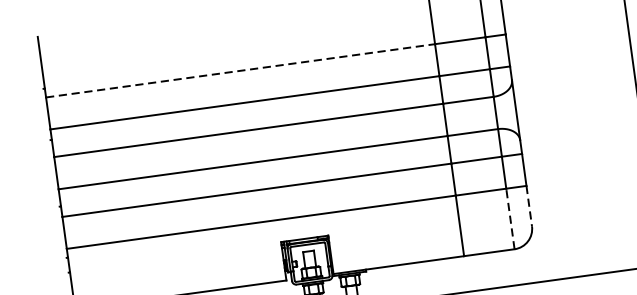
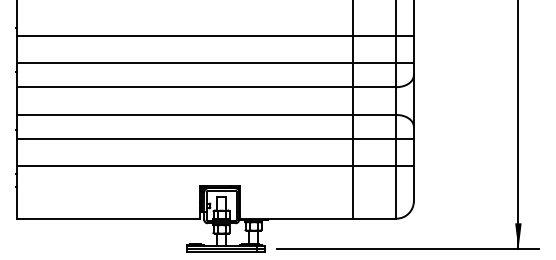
line: (241, 70) -> (185, 35), dashed -> solid
line: (528, 206) -> (413, 184), dashed -> solid
line: (510, 218) -> (396, 192), dashed -> solid

